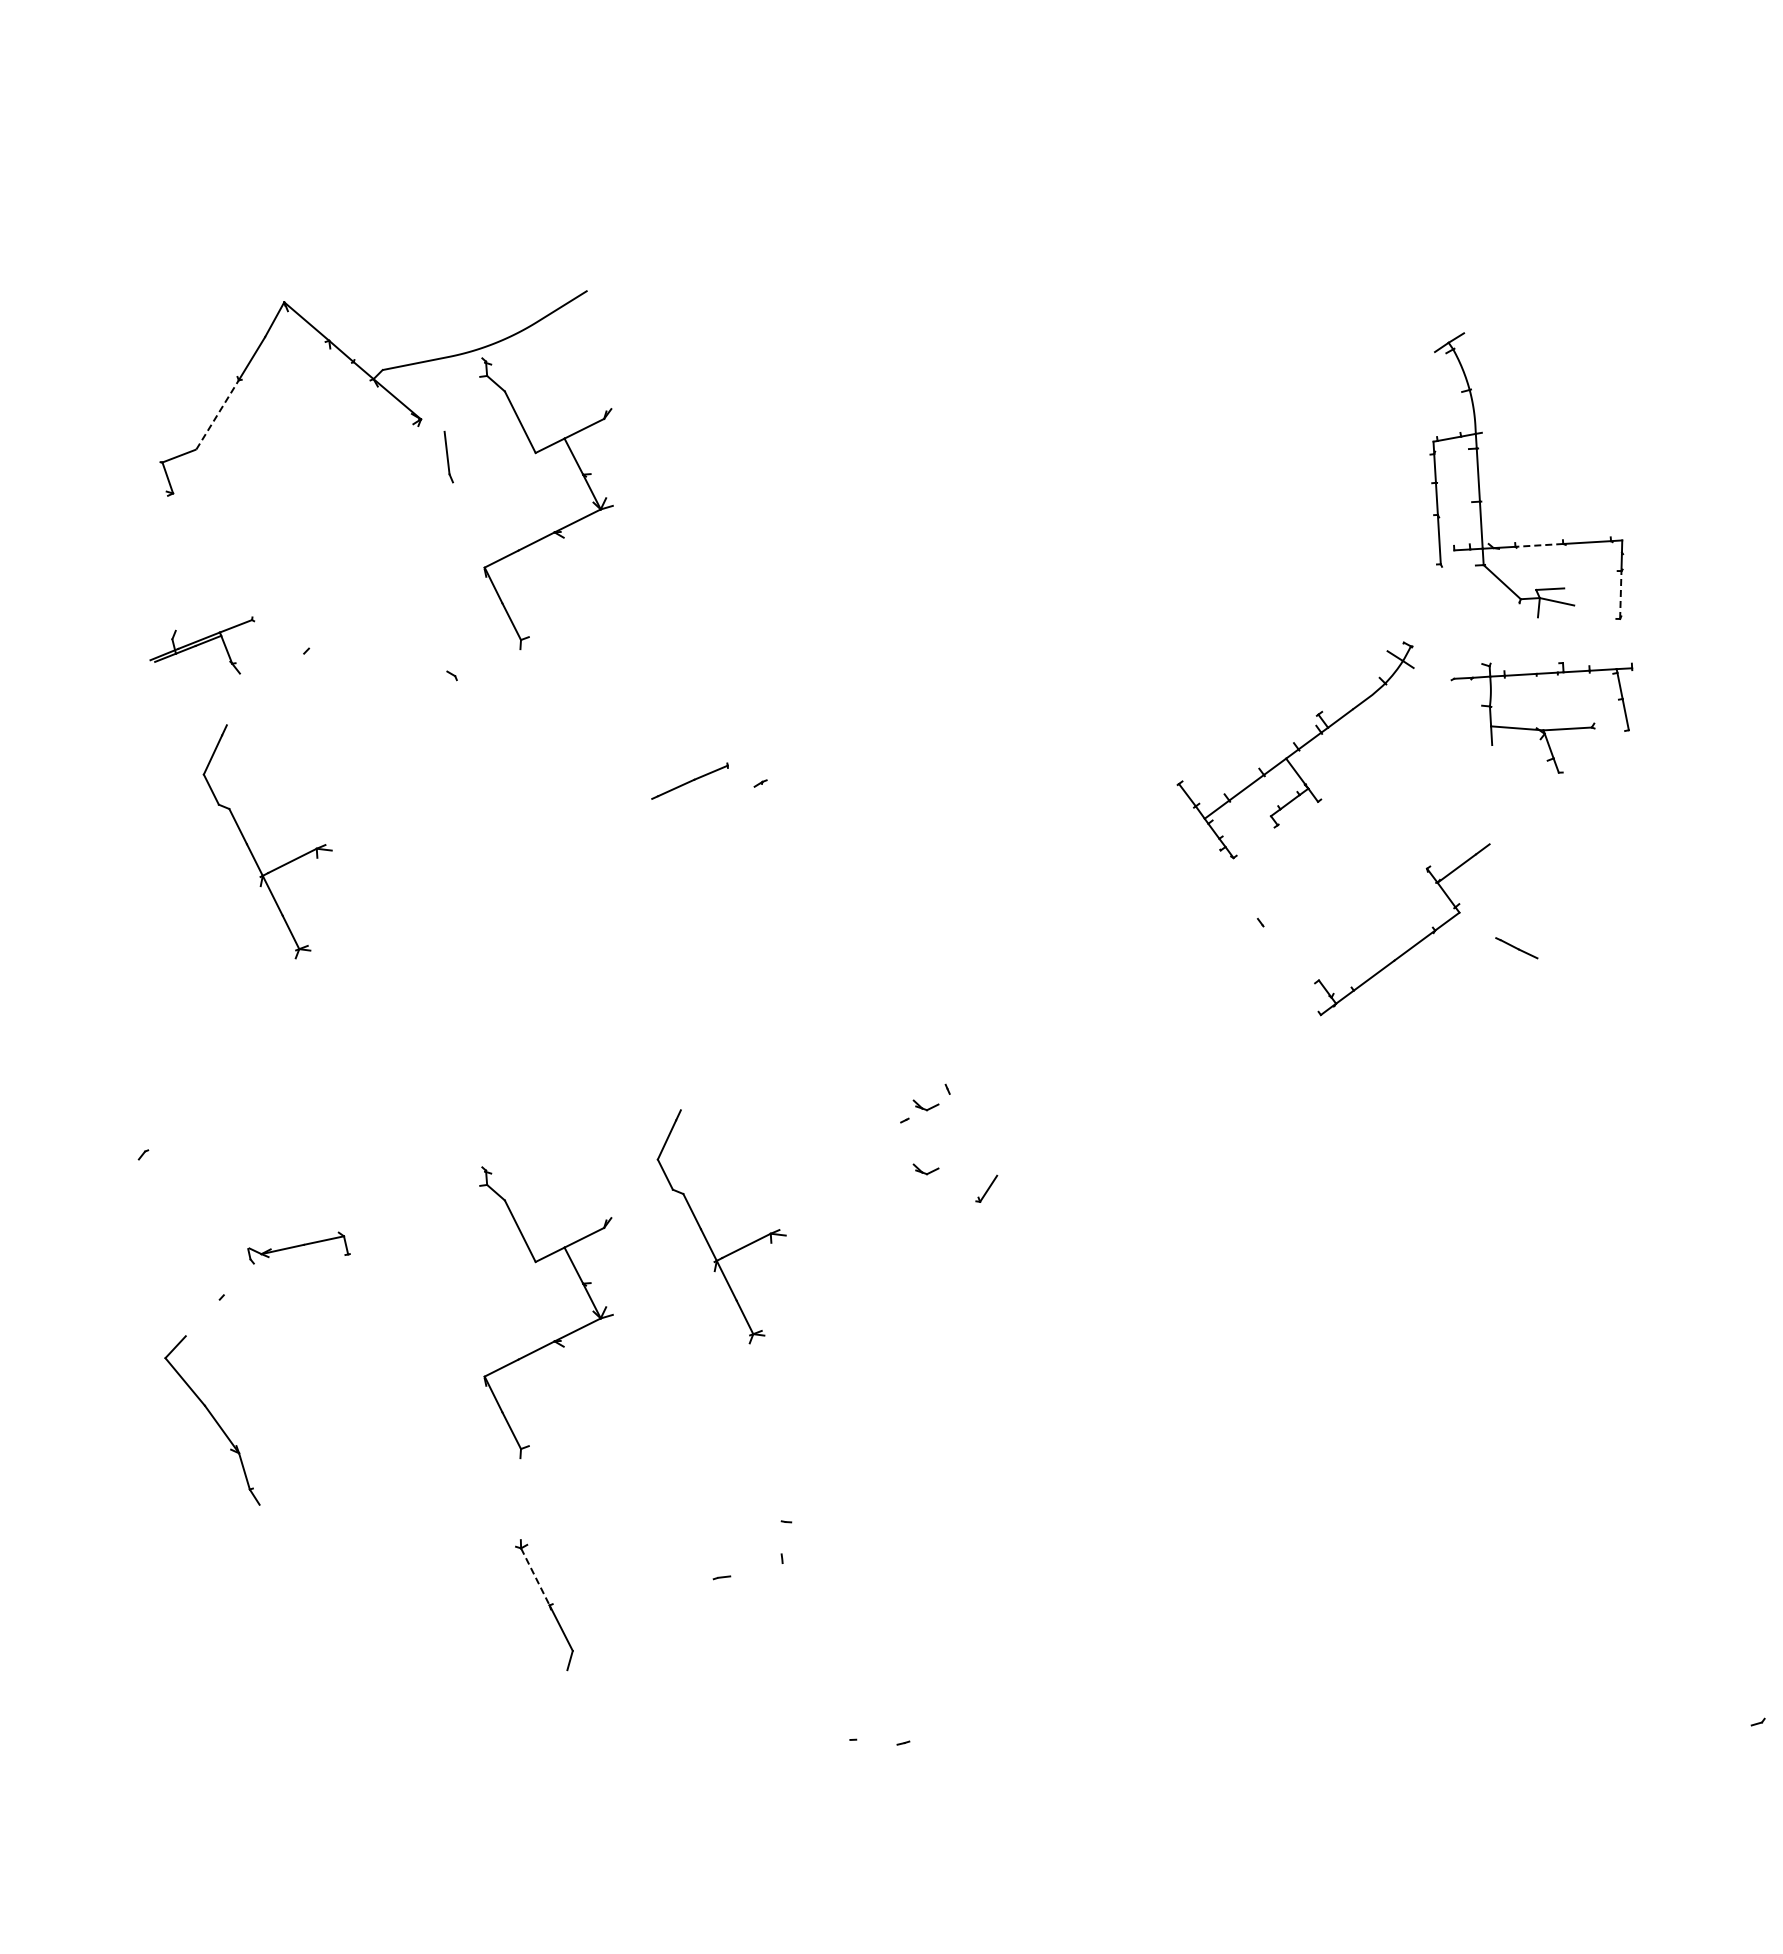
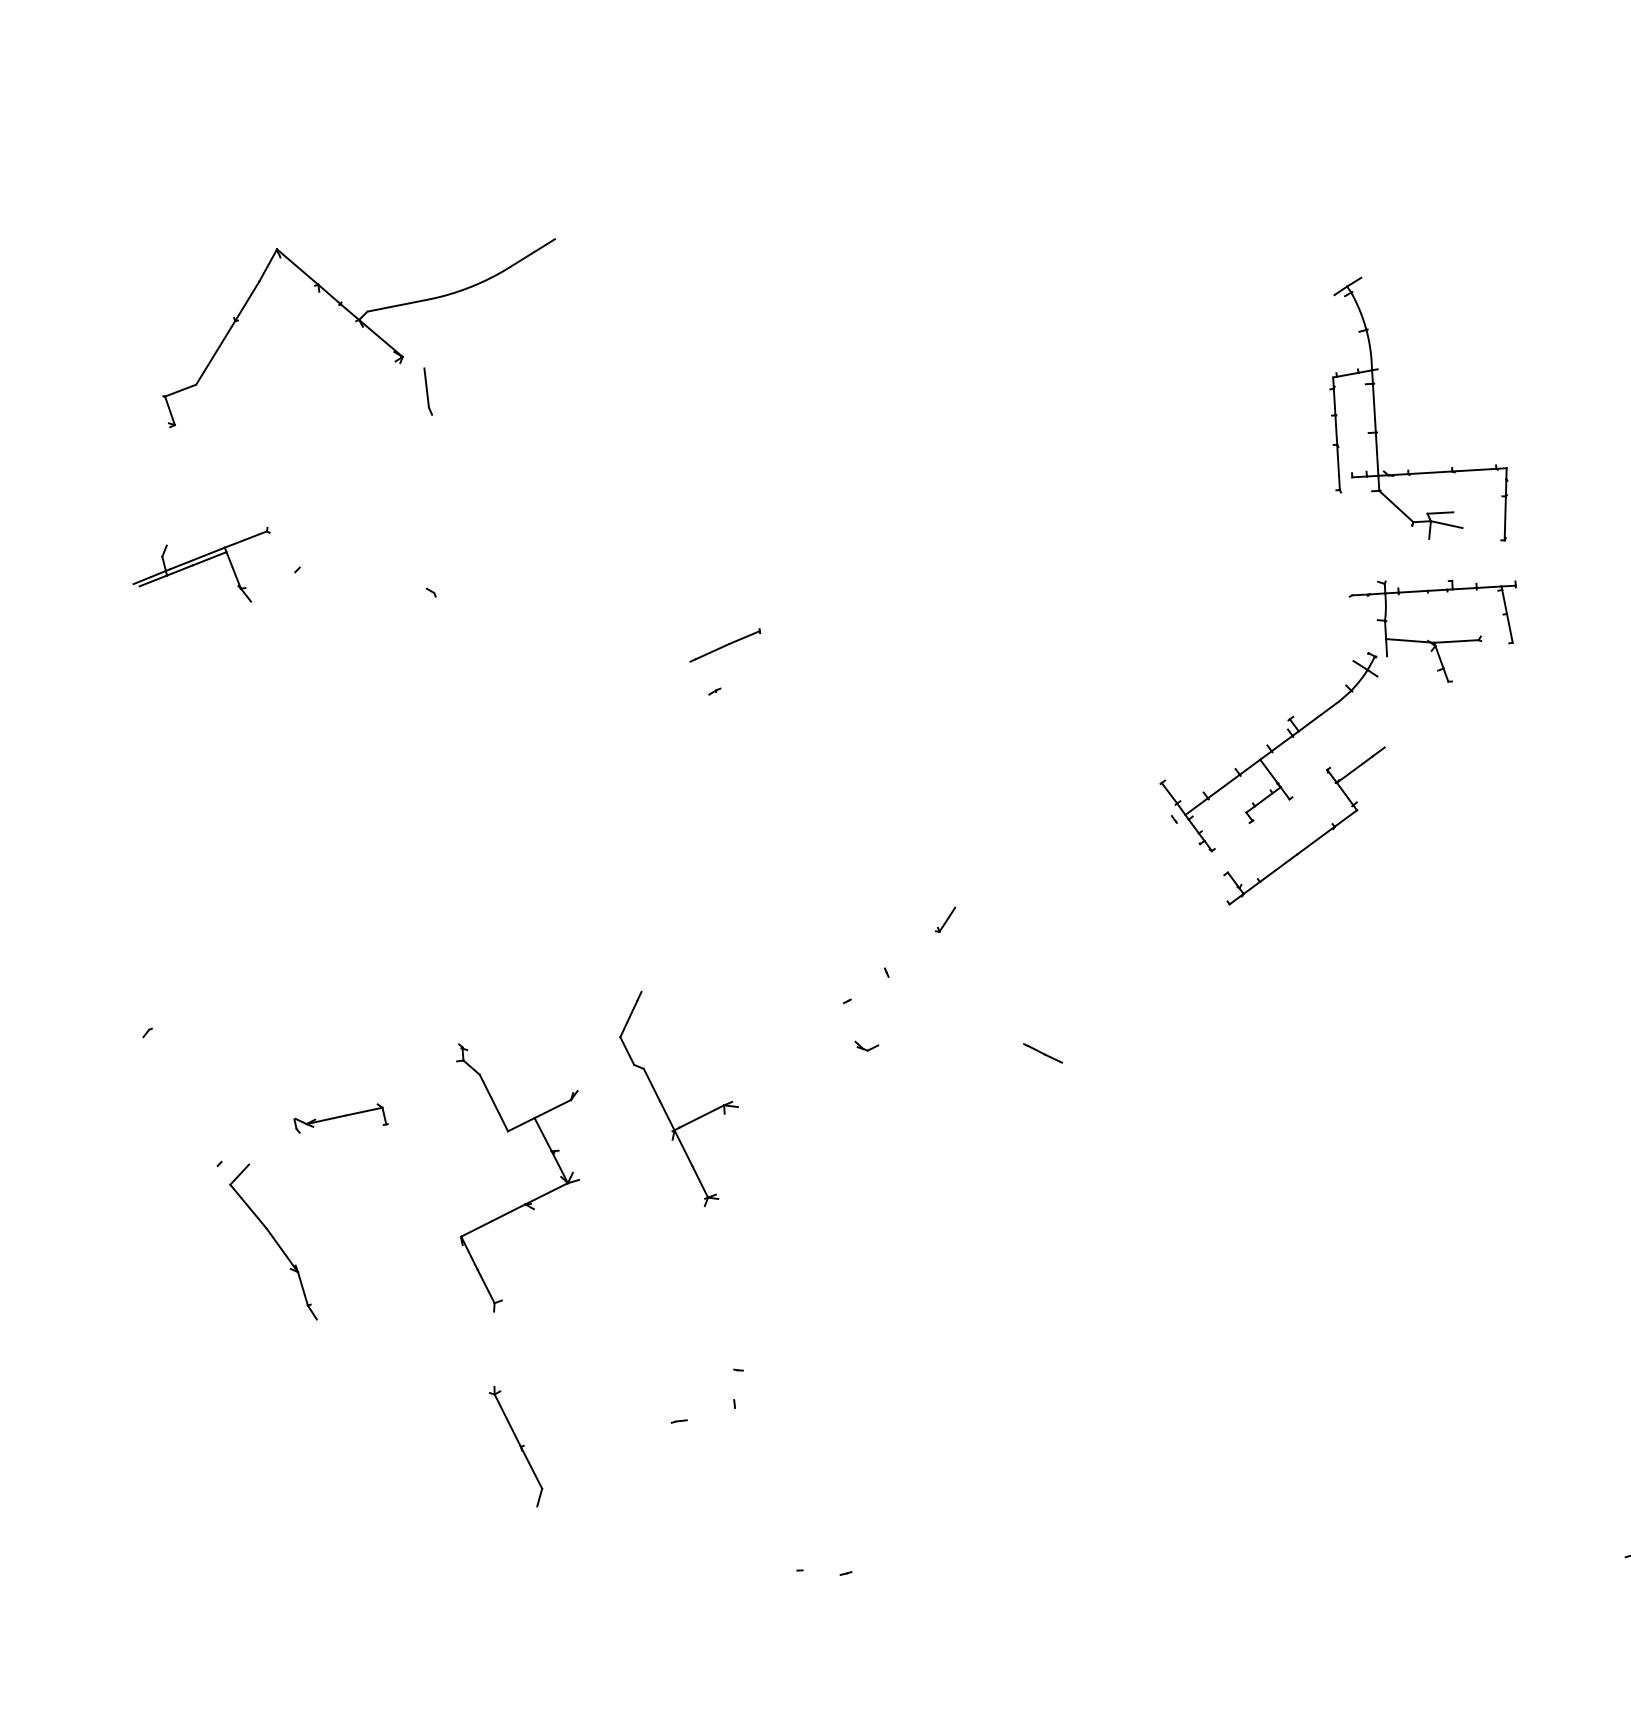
line: (217, 414) -> (215, 352), dashed -> solid
part: (558, 529) -> (529, 458), removed
line: (1539, 545) -> (1430, 472), dashed -> solid
line: (1620, 595) -> (1505, 518), dashed -> solid
part: (202, 645) -> (201, 564), size x1.43
part: (1295, 750) -> (1268, 752), moved
part: (689, 780) -> (724, 644), moved
part: (251, 850) -> (246, 753), removed
line: (1516, 948) -> (1042, 1053), moved
part: (925, 1105) -> (866, 987), removed
part: (986, 1188) -> (945, 919), moved
part: (298, 1247) -> (340, 1118), moved
part: (212, 1420) -> (273, 1242), moved
line: (535, 1576) -> (507, 1420), dashed -> solid

